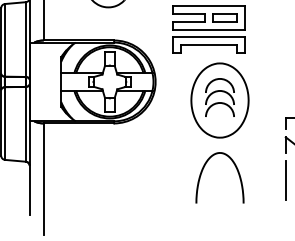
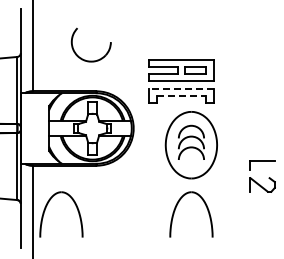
line: (208, 37) -> (181, 88), solid -> dashed
line: (208, 45) -> (181, 95), solid -> dashed
part: (90, 168) -> (75, 206), added
line: (285, 180) -> (250, 216), removed

